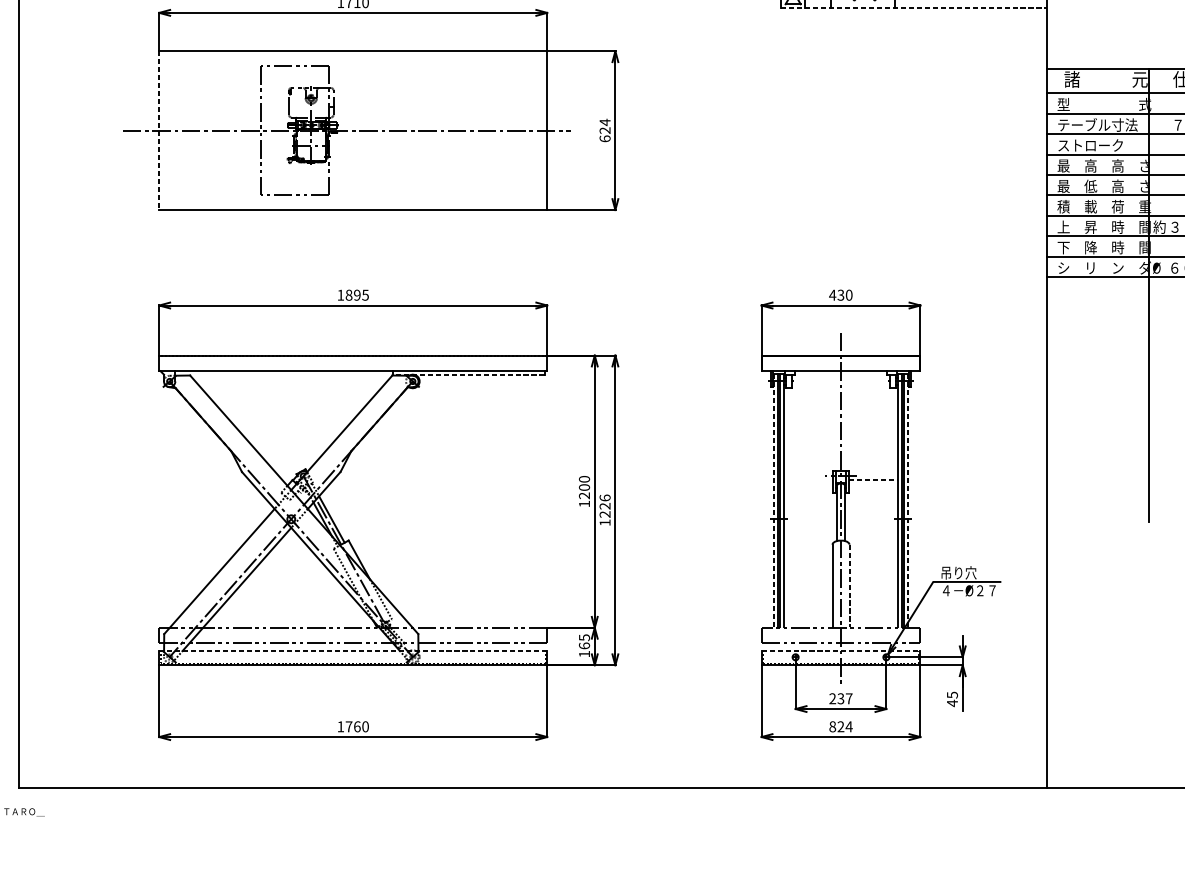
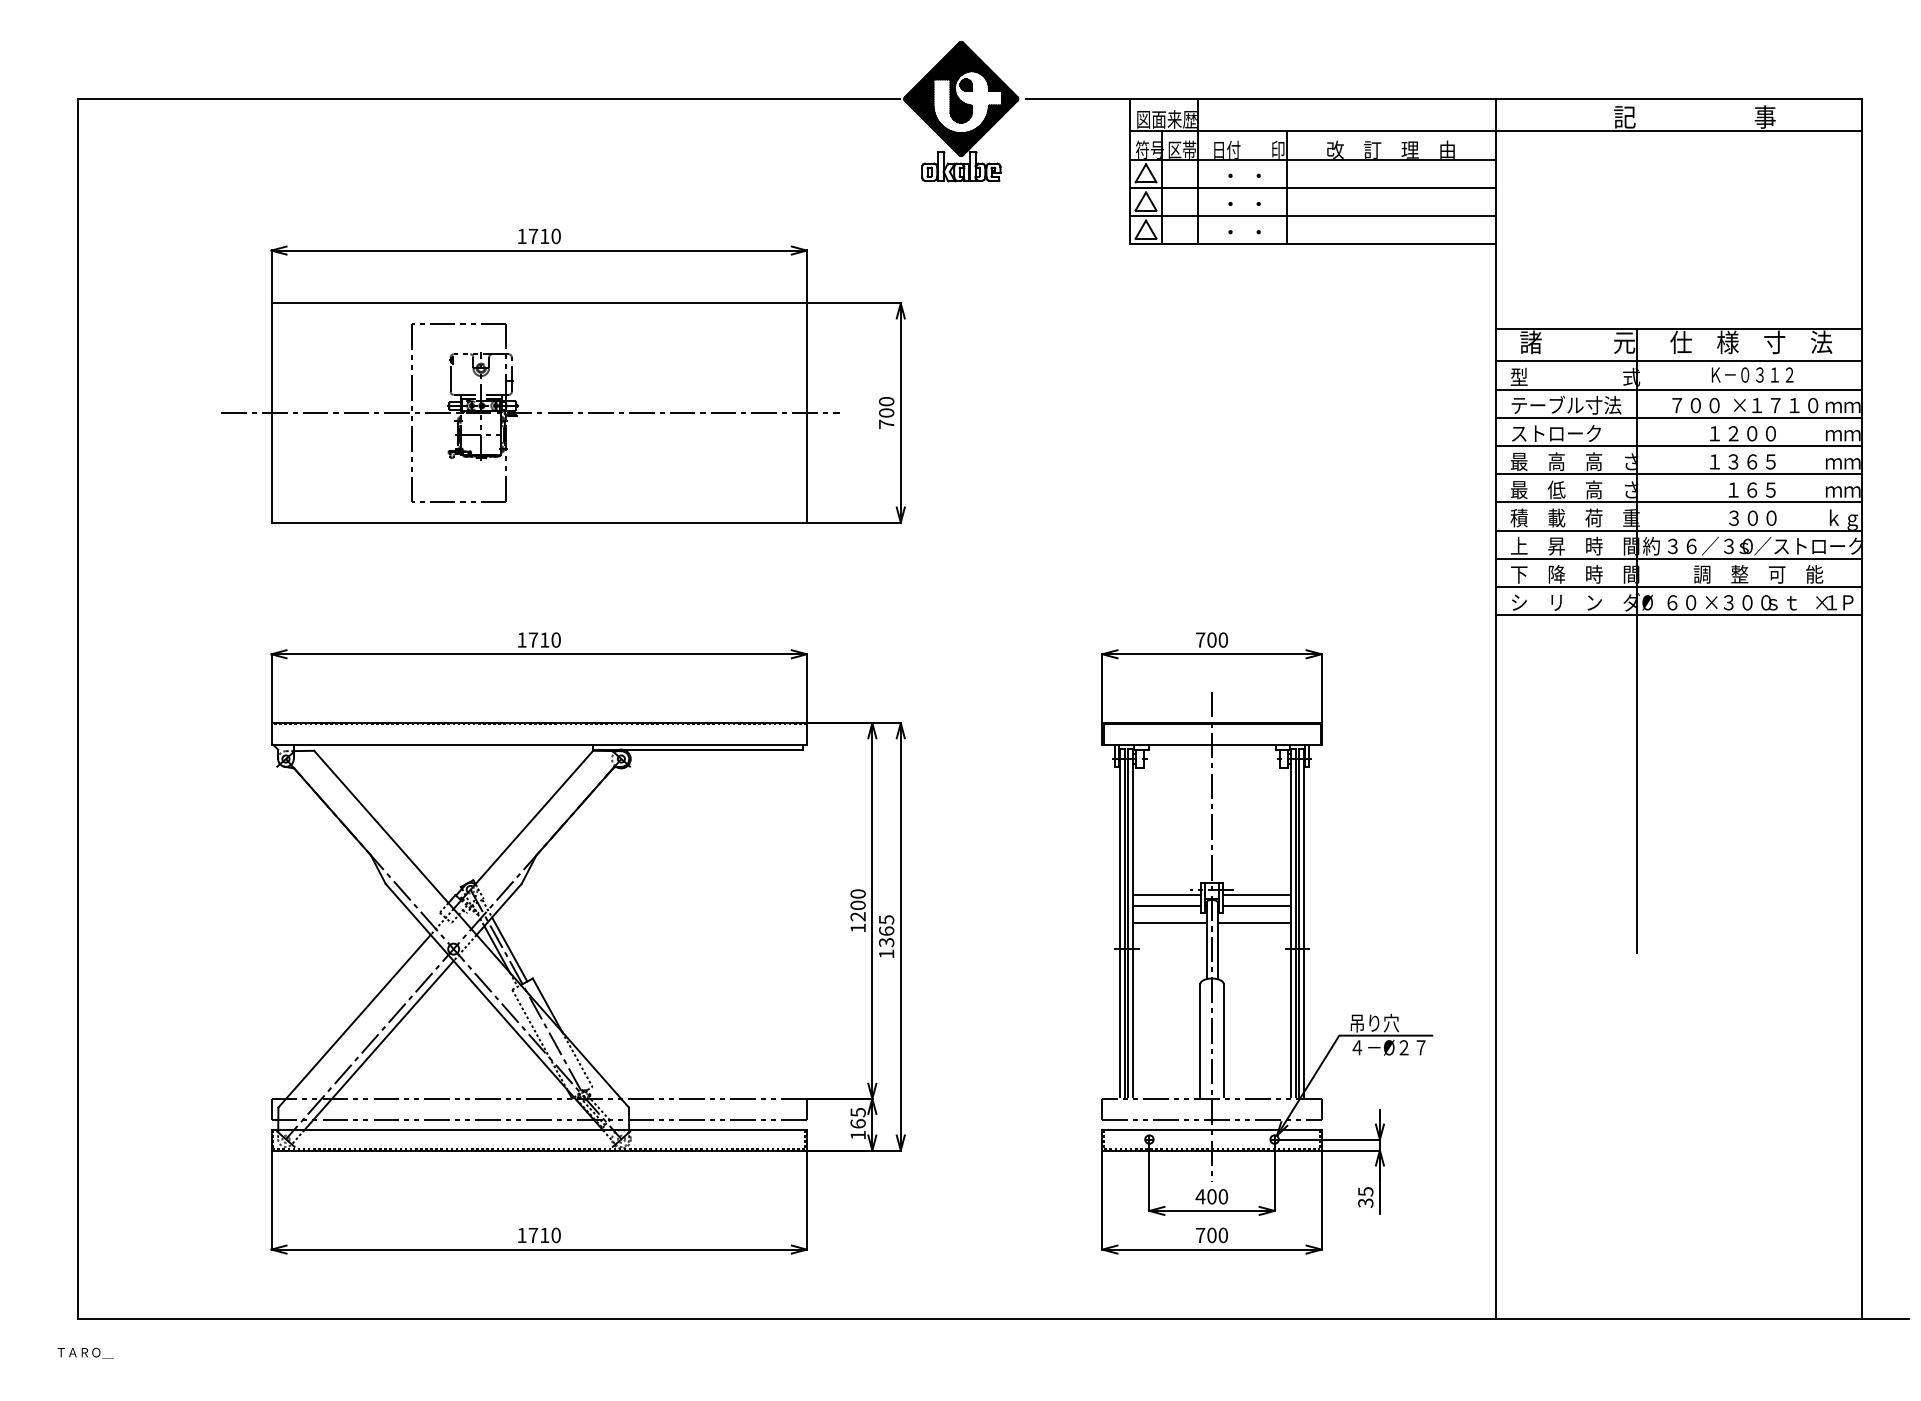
line: (914, 8) -> (1313, 244), dashed -> solid
line: (159, 130) -> (271, 413), dashed -> solid
text: (605, 130) -> (886, 412), 624 -> 700
text: (357, 294) -> (544, 639), 1895 -> 1710
text: (836, 294) -> (1205, 639), 430 -> 700
line: (468, 374) -> (698, 749), dashed -> solid
line: (808, 480) -> (1166, 895), added
line: (873, 480) -> (1257, 895), dashed -> solid
line: (808, 487) -> (1166, 905), added
line: (873, 487) -> (1257, 905), added
line: (773, 500) -> (1119, 923), dashed -> solid
line: (810, 500) -> (1169, 923), added
line: (871, 500) -> (1254, 923), added
line: (908, 500) -> (1304, 923), dashed -> solid
text: (605, 506) -> (886, 931), 1226 -> 1365
line: (849, 585) -> (1223, 1040), dashed -> solid
line: (353, 650) -> (539, 1130), dashed -> solid
line: (841, 650) -> (1212, 1130), dashed -> solid
text: (840, 698) -> (1211, 1196), 237 -> 400
text: (952, 703) -> (1365, 1203), 45 -> 35
text: (357, 726) -> (544, 1235), 1760 -> 1710
text: (841, 726) -> (1212, 1235), 824 -> 700

